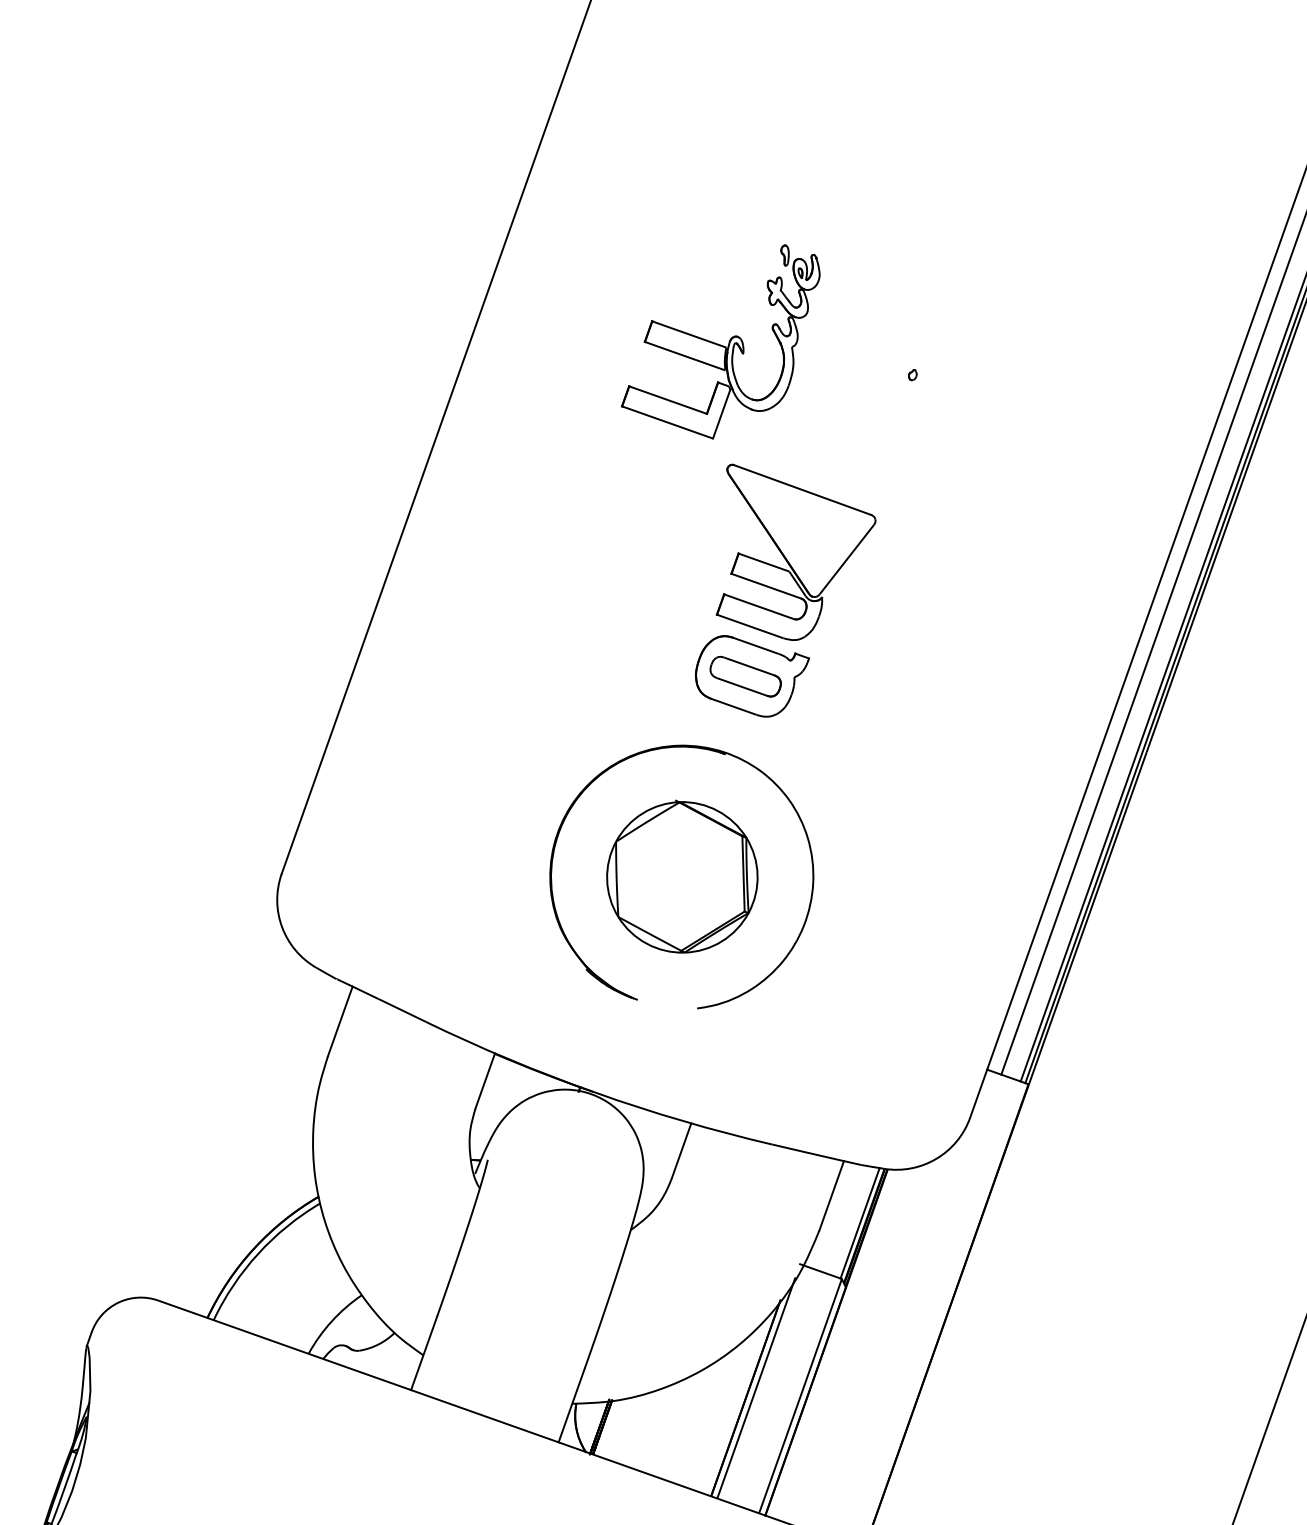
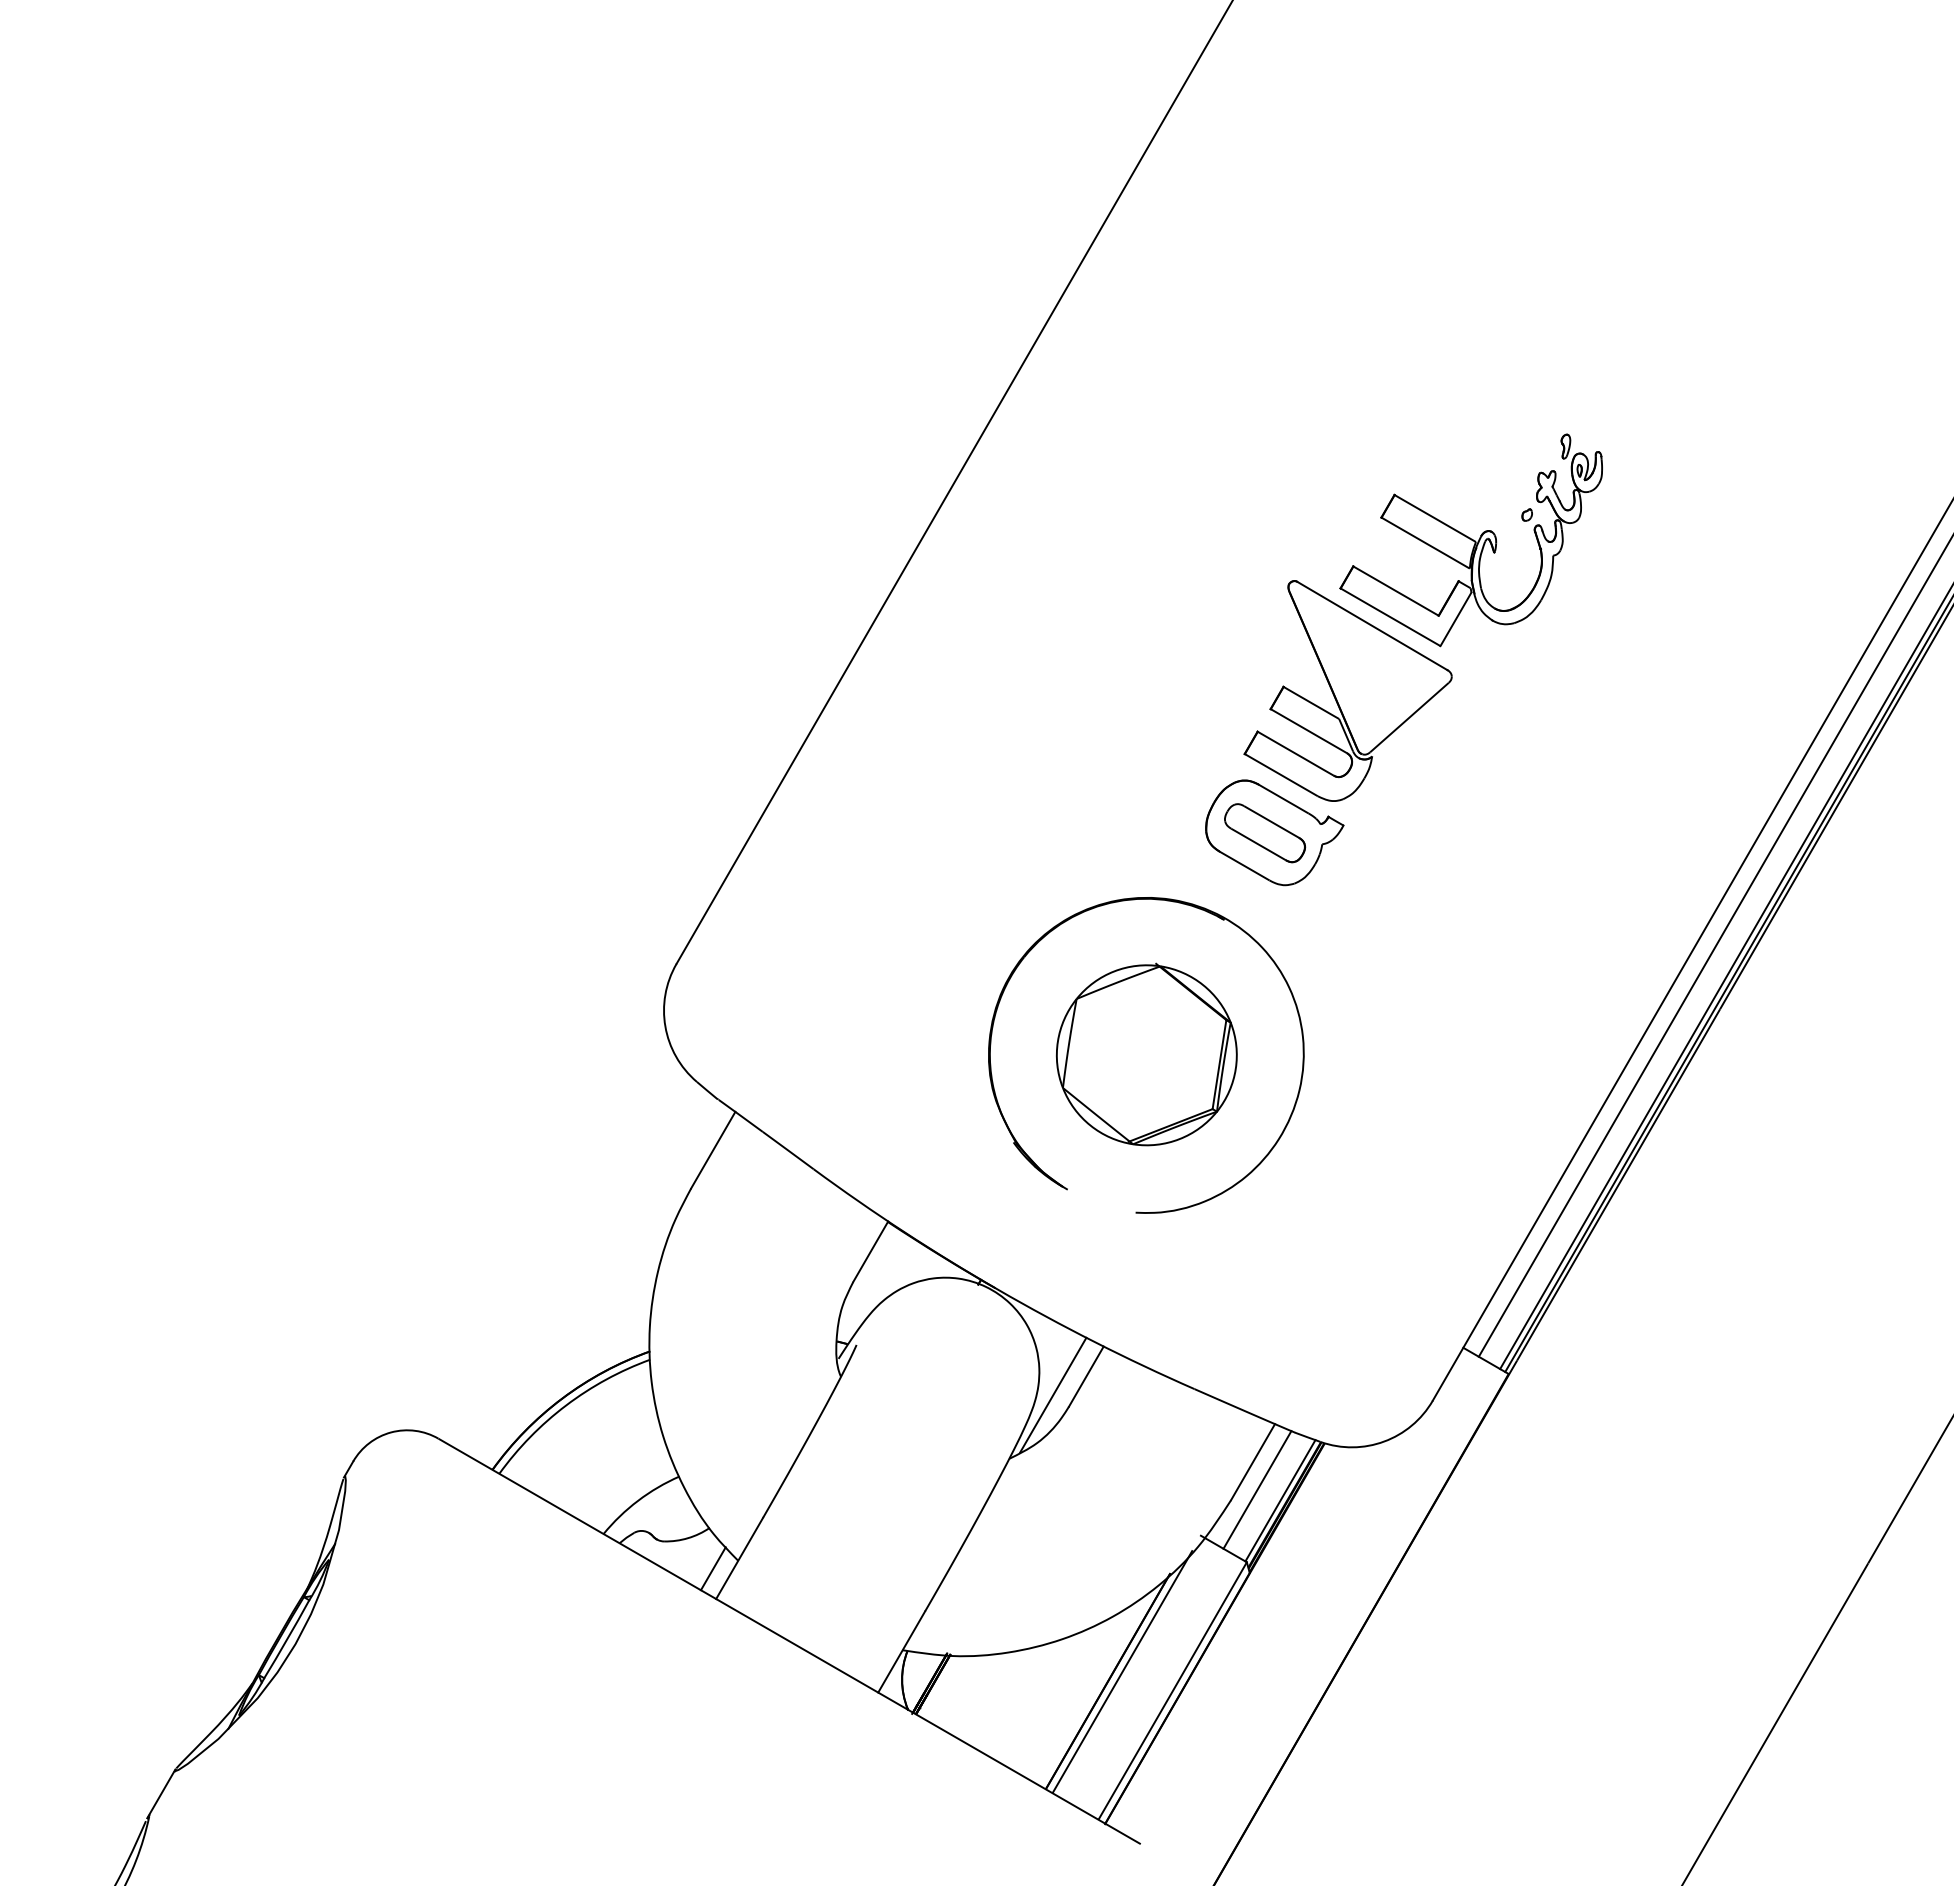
part: (721, 347) -> (1470, 540), moved
line: (657, 1170) -> (1053, 1394), added
line: (839, 1217) -> (1257, 1489), added
line: (403, 1365) -> (712, 1568), added

